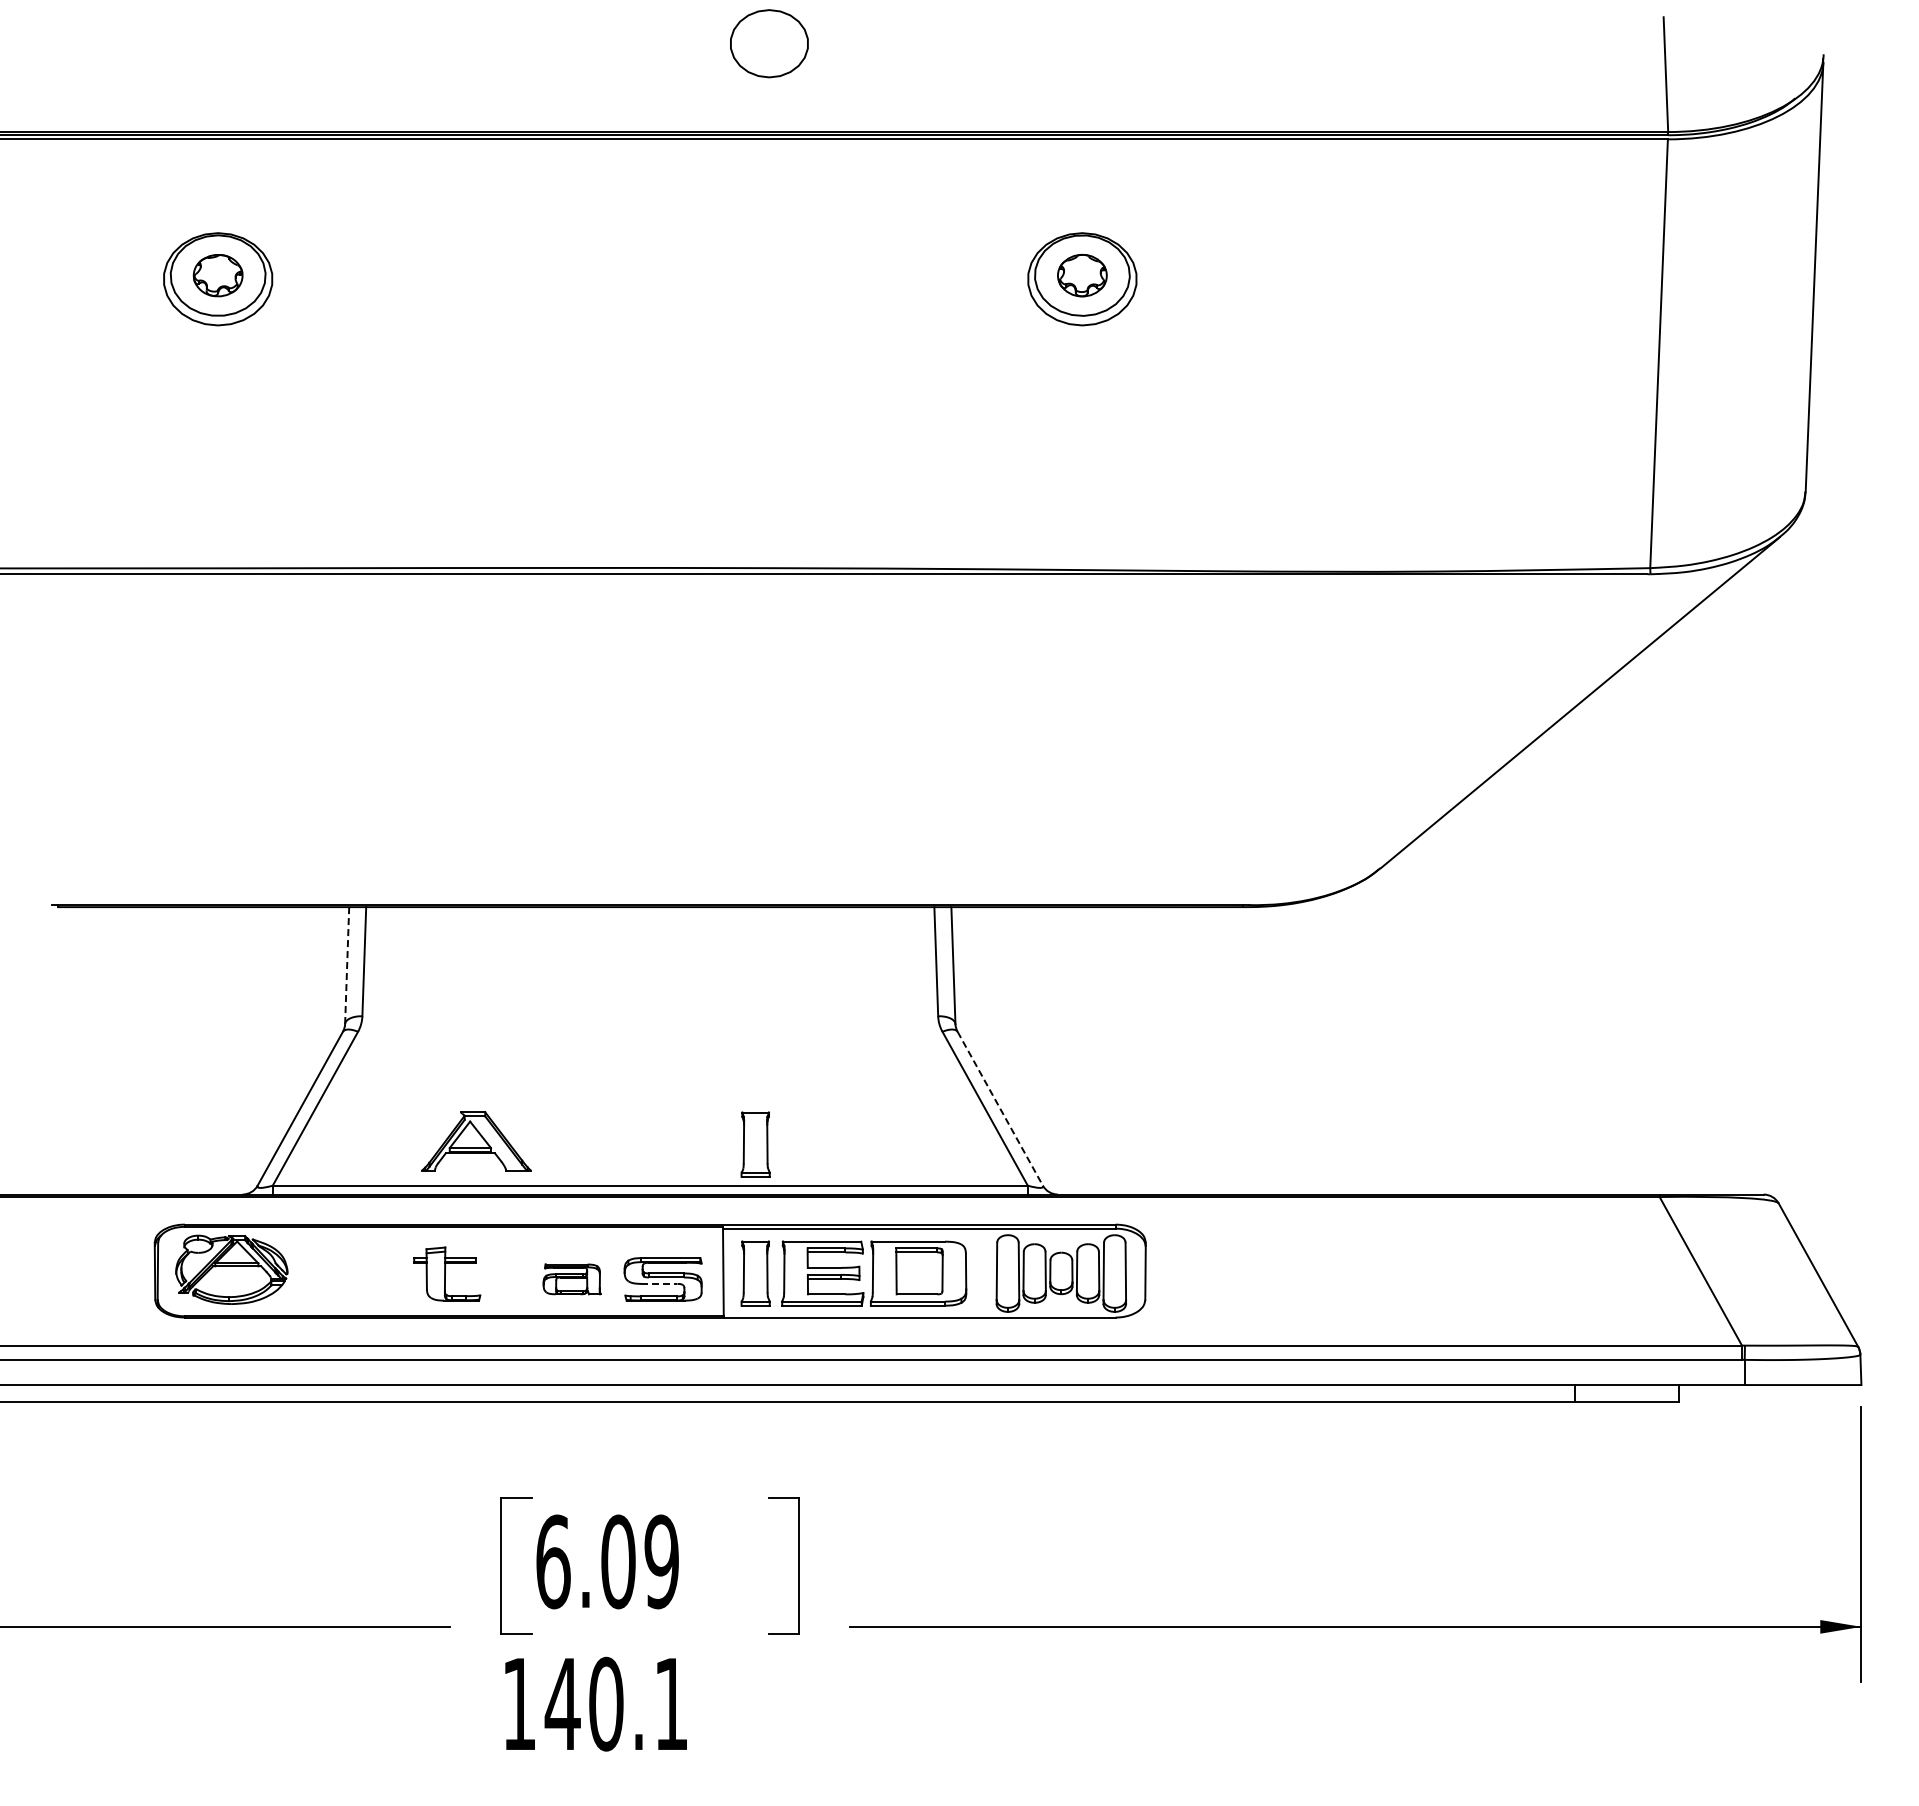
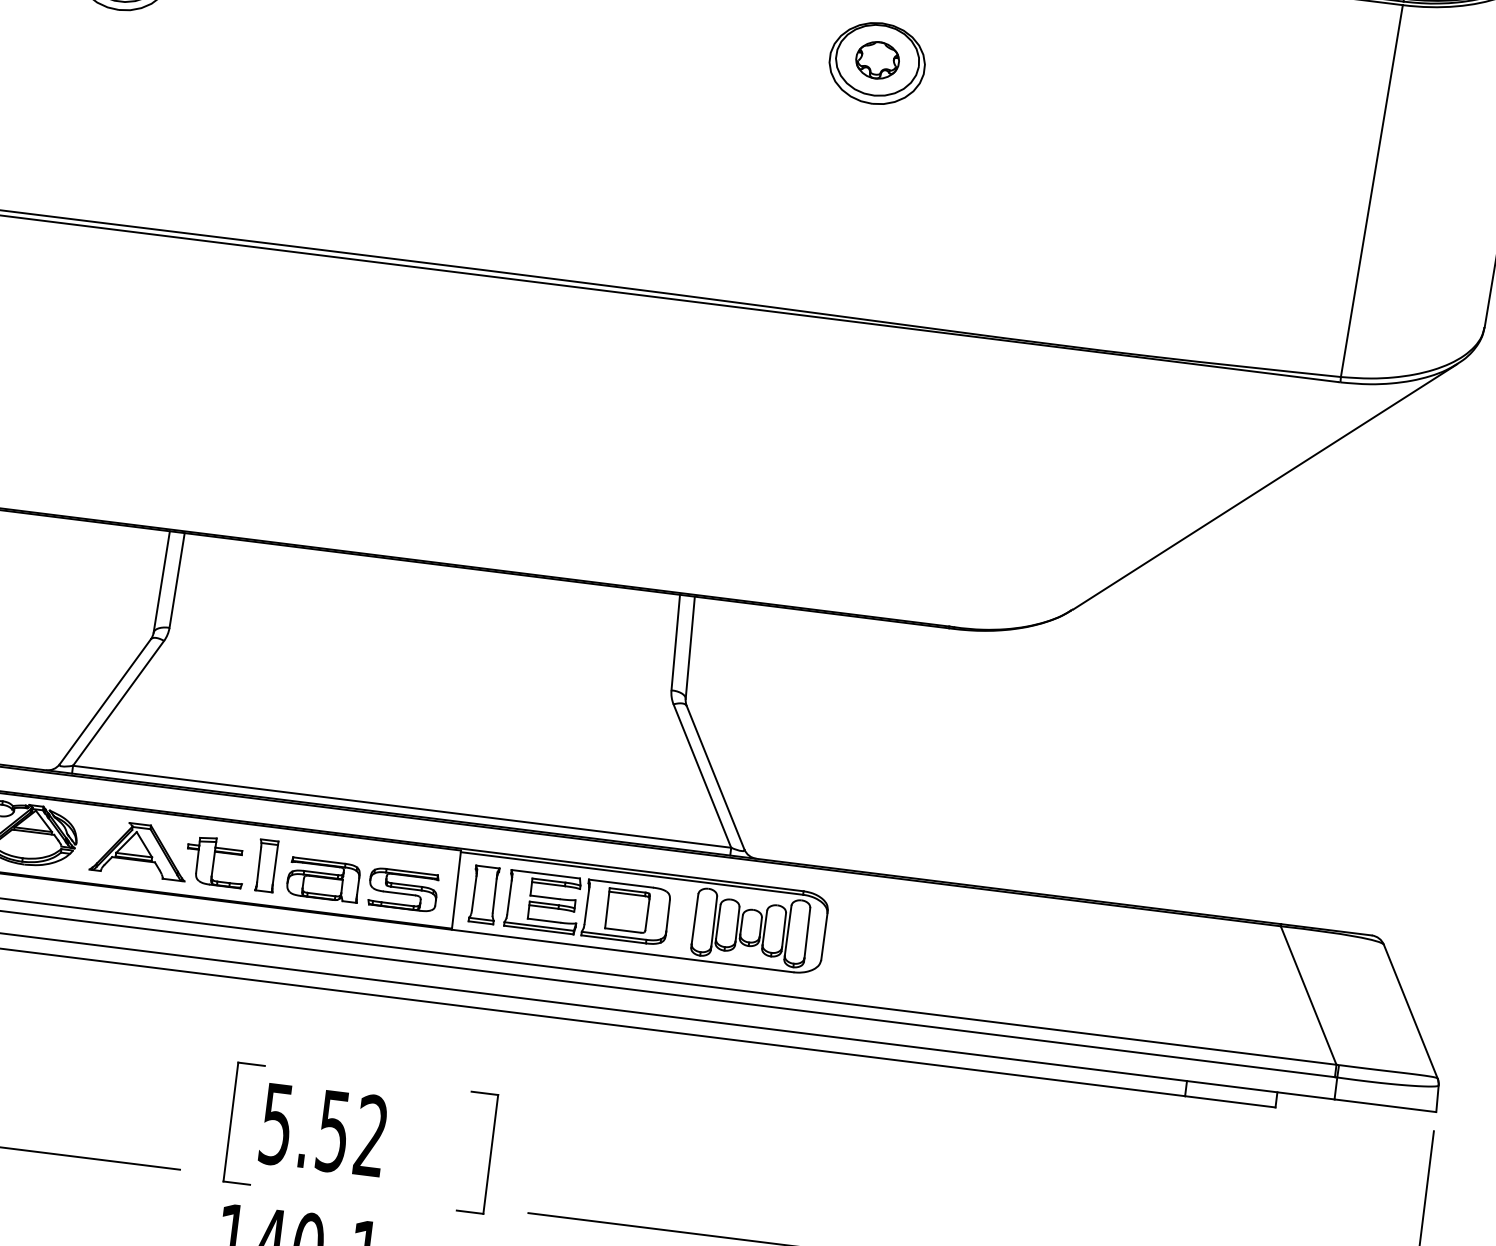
line: (347, 965) -> (162, 581), dashed -> solid
line: (1000, 1108) -> (715, 777), dashed -> solid
part: (476, 1141) -> (140, 850), moved
part: (755, 1144) -> (498, 782), removed
part: (505, 1271) -> (266, 865), added
part: (571, 1279) -> (323, 880), size x1.43
line: (659, 1283) -> (399, 893), dashed -> solid
text: (607, 1561) -> (324, 1129), 6.09 -> 5.52

